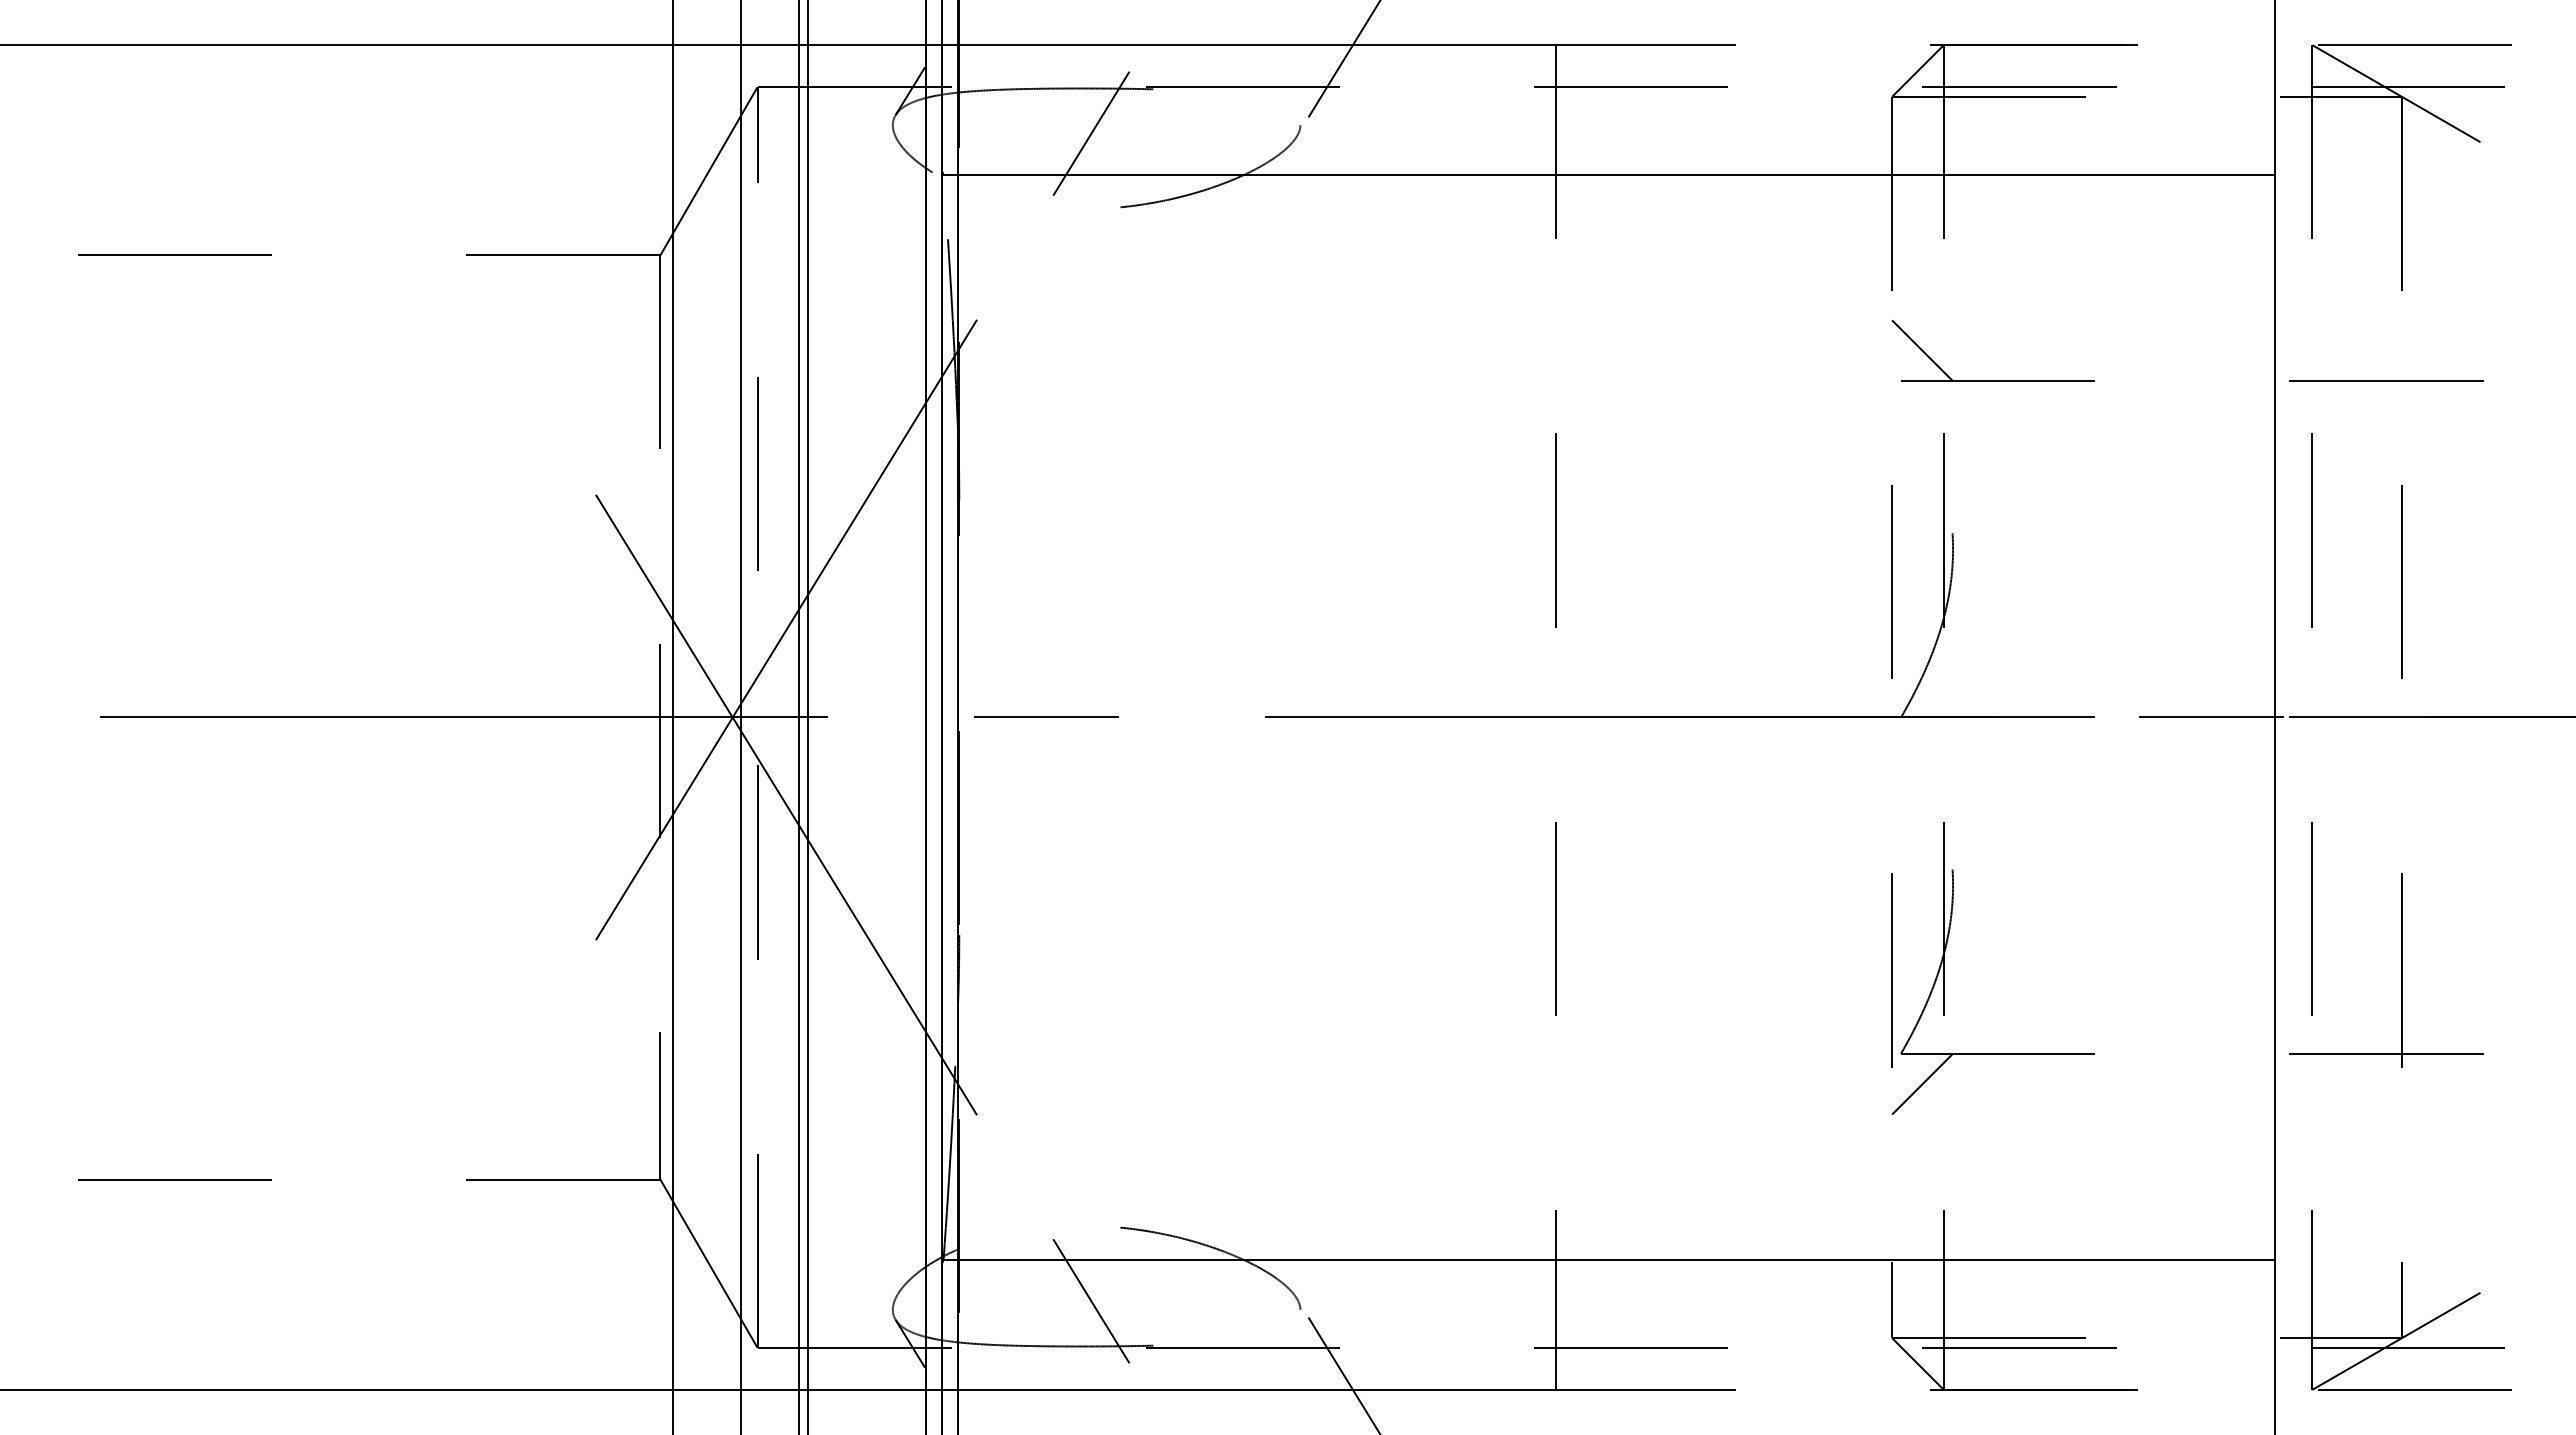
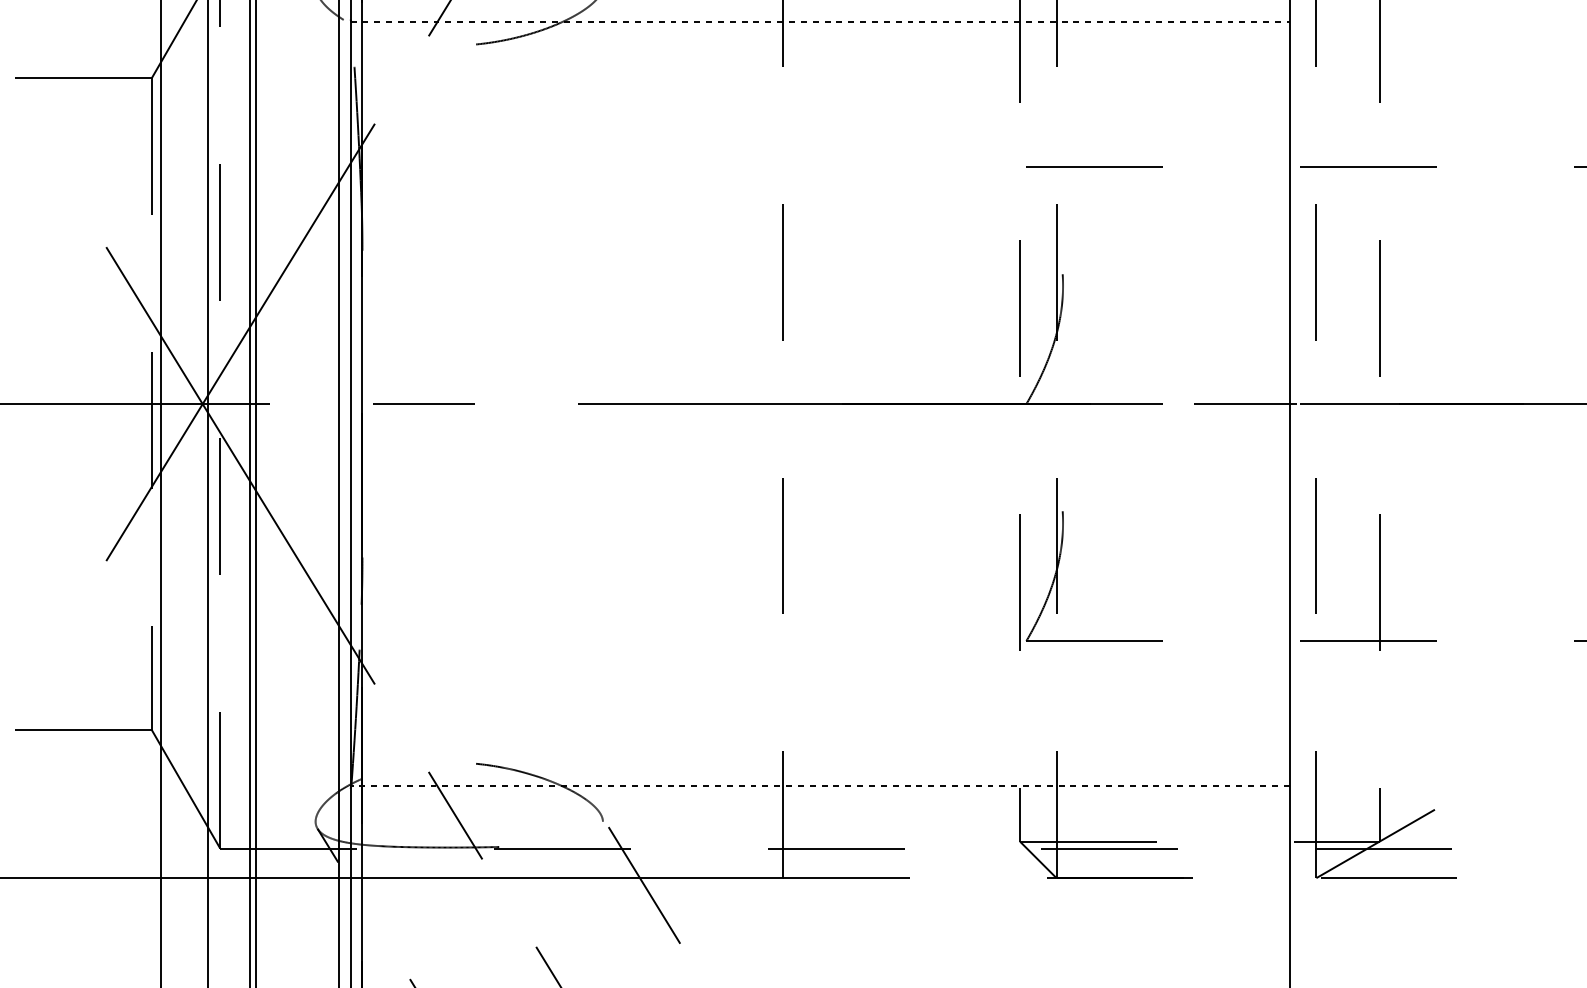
line: (1608, 175) -> (820, 22), solid -> dashed
line: (1922, 350) -> (1041, 145), removed
line: (1922, 1083) -> (1041, 662), removed
line: (1607, 1259) -> (819, 786), solid -> dashed

